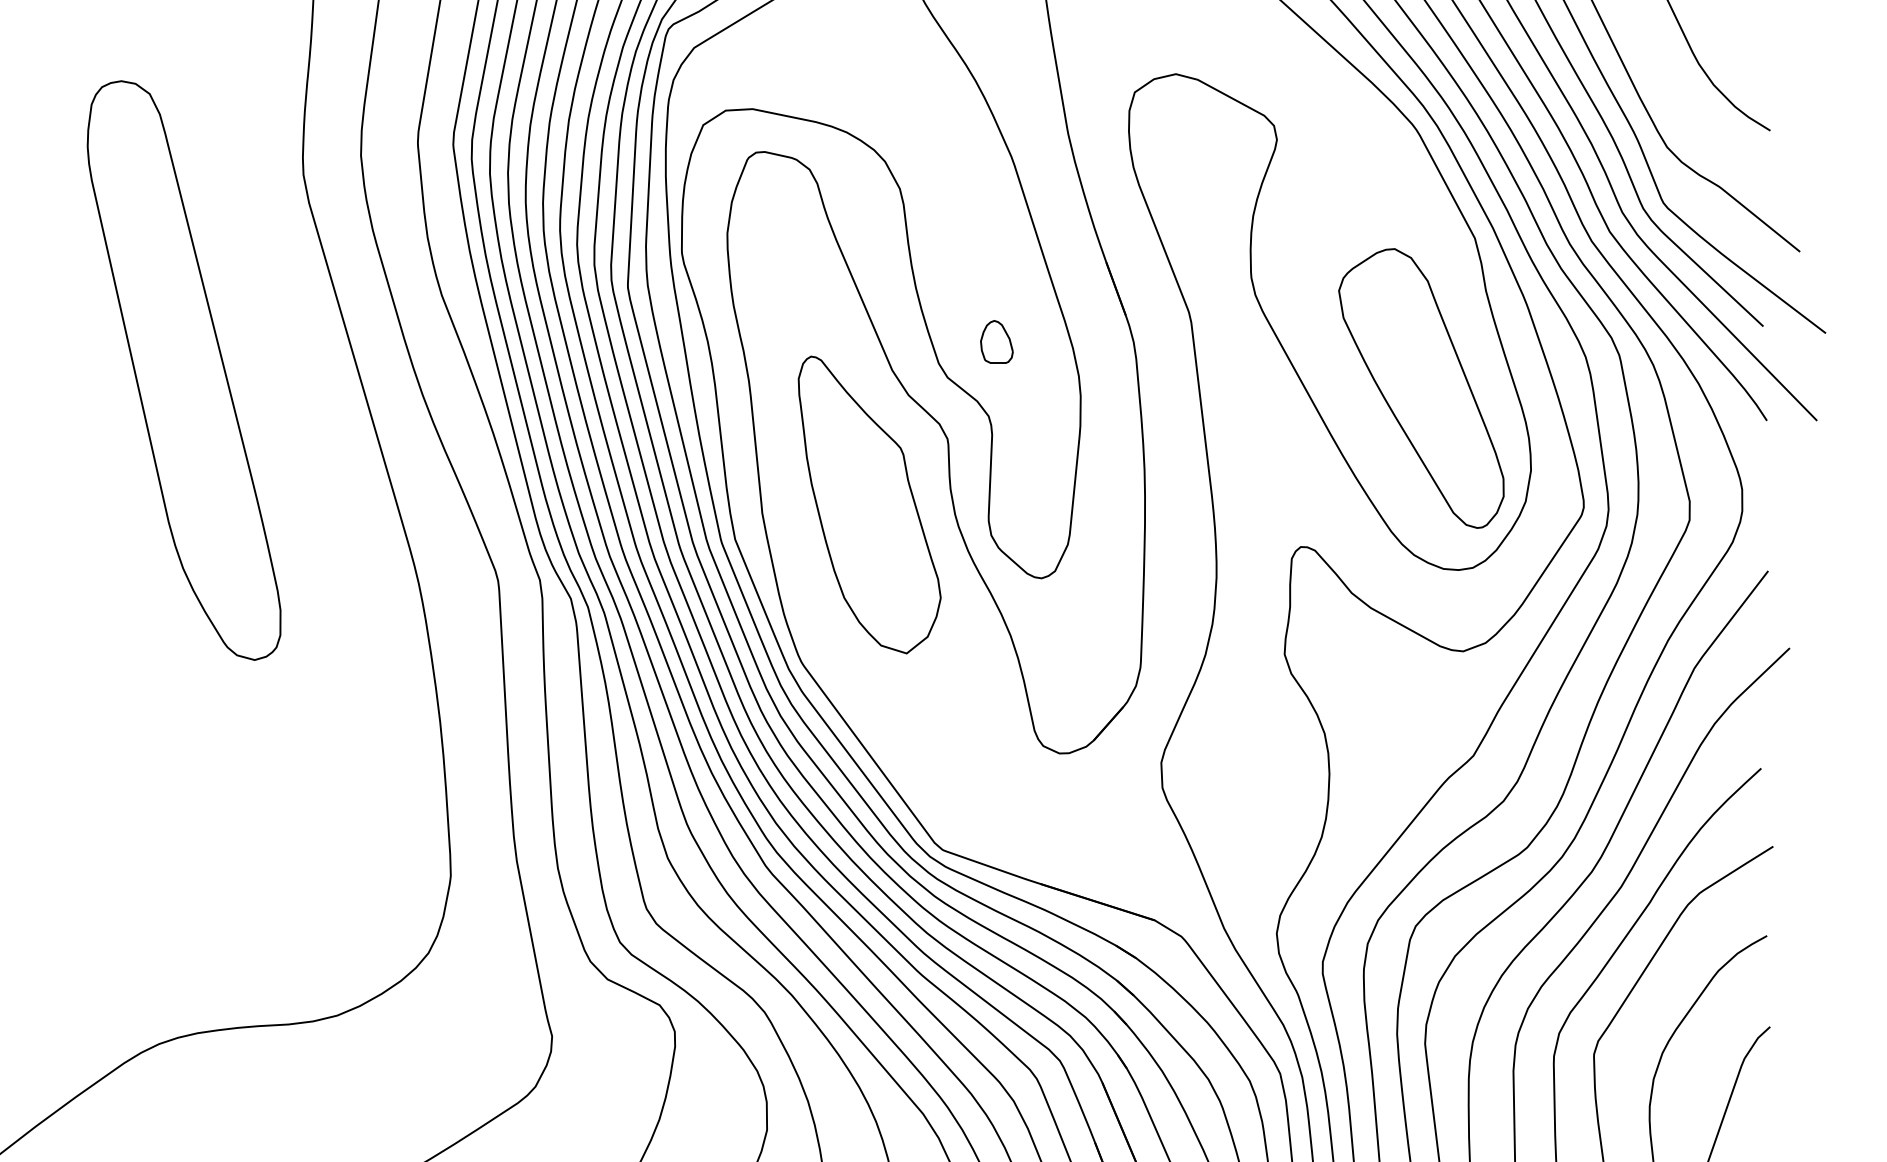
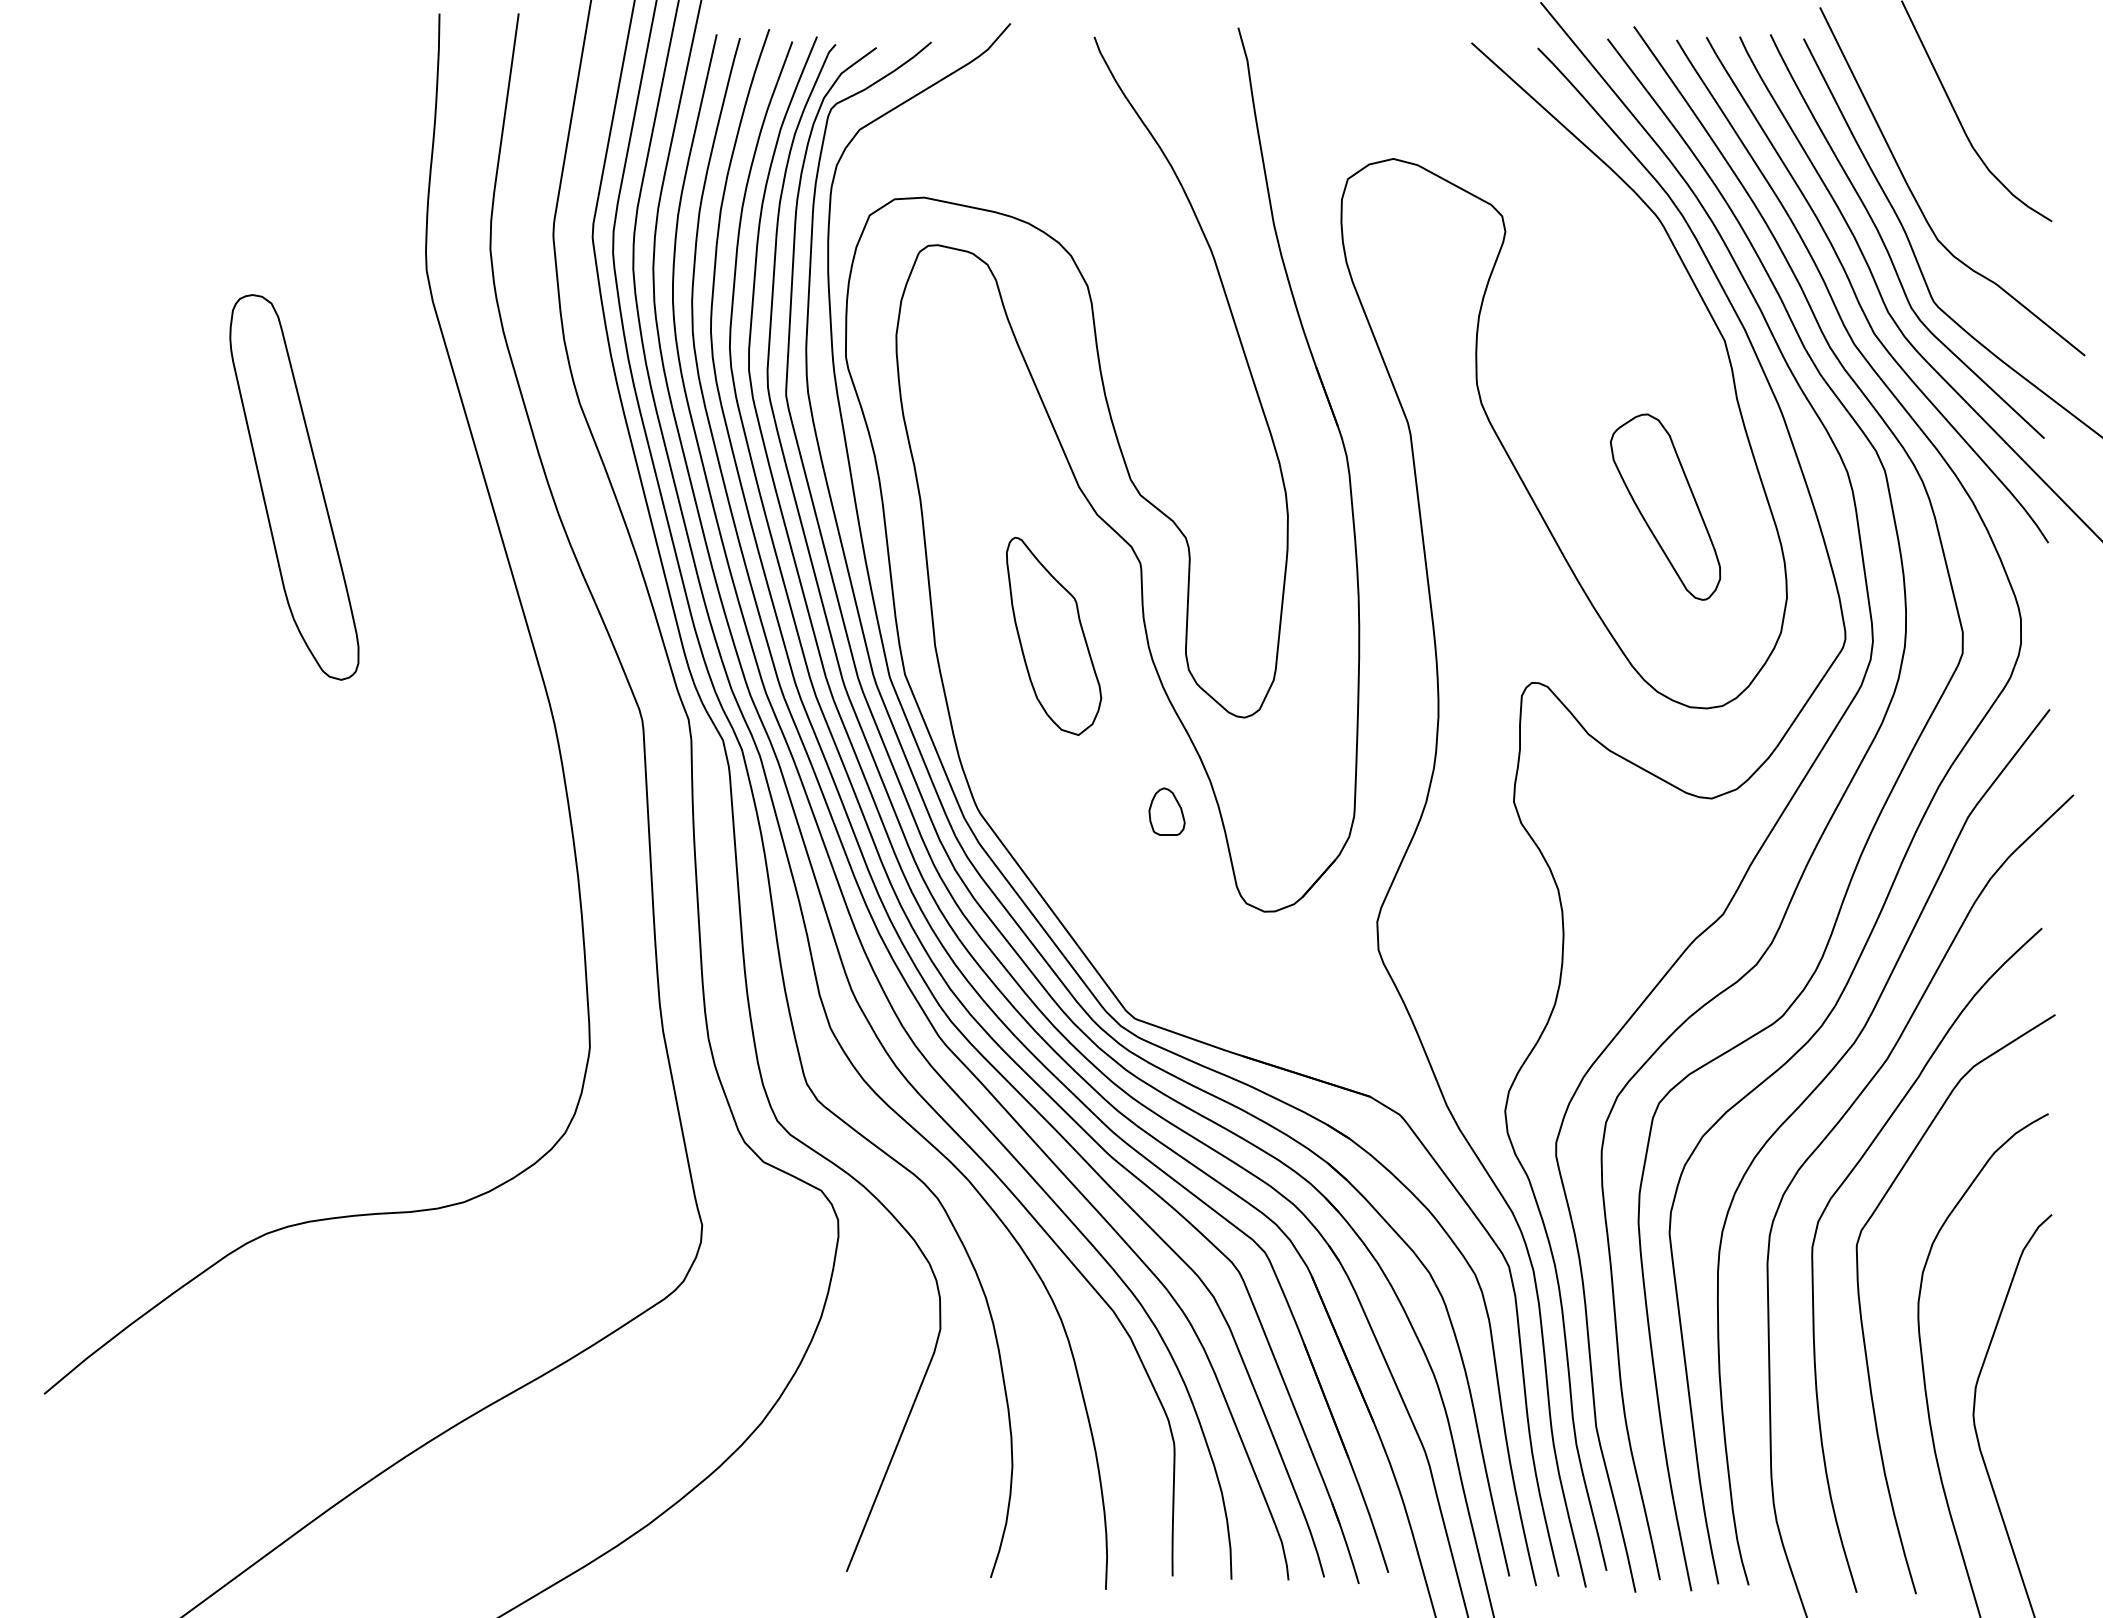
part: (996, 341) -> (1166, 811), moved
part: (184, 370) -> (294, 487), size x0.6
part: (1421, 387) -> (1665, 506), size x0.6
part: (869, 505) -> (1053, 636), size x0.6

